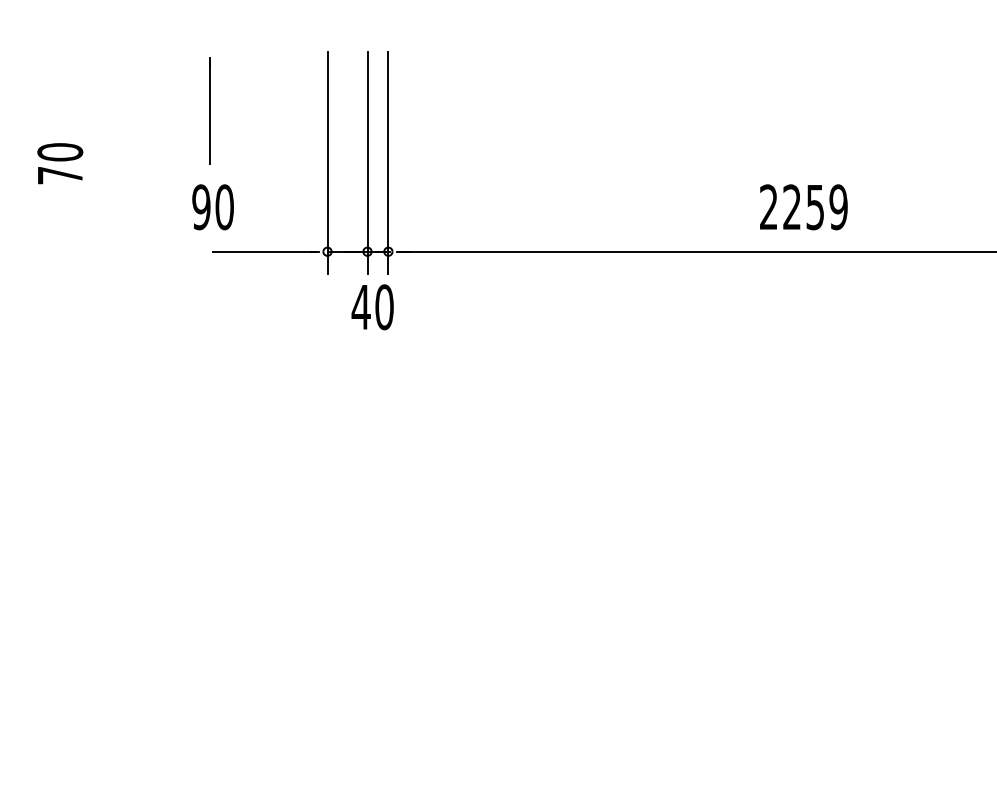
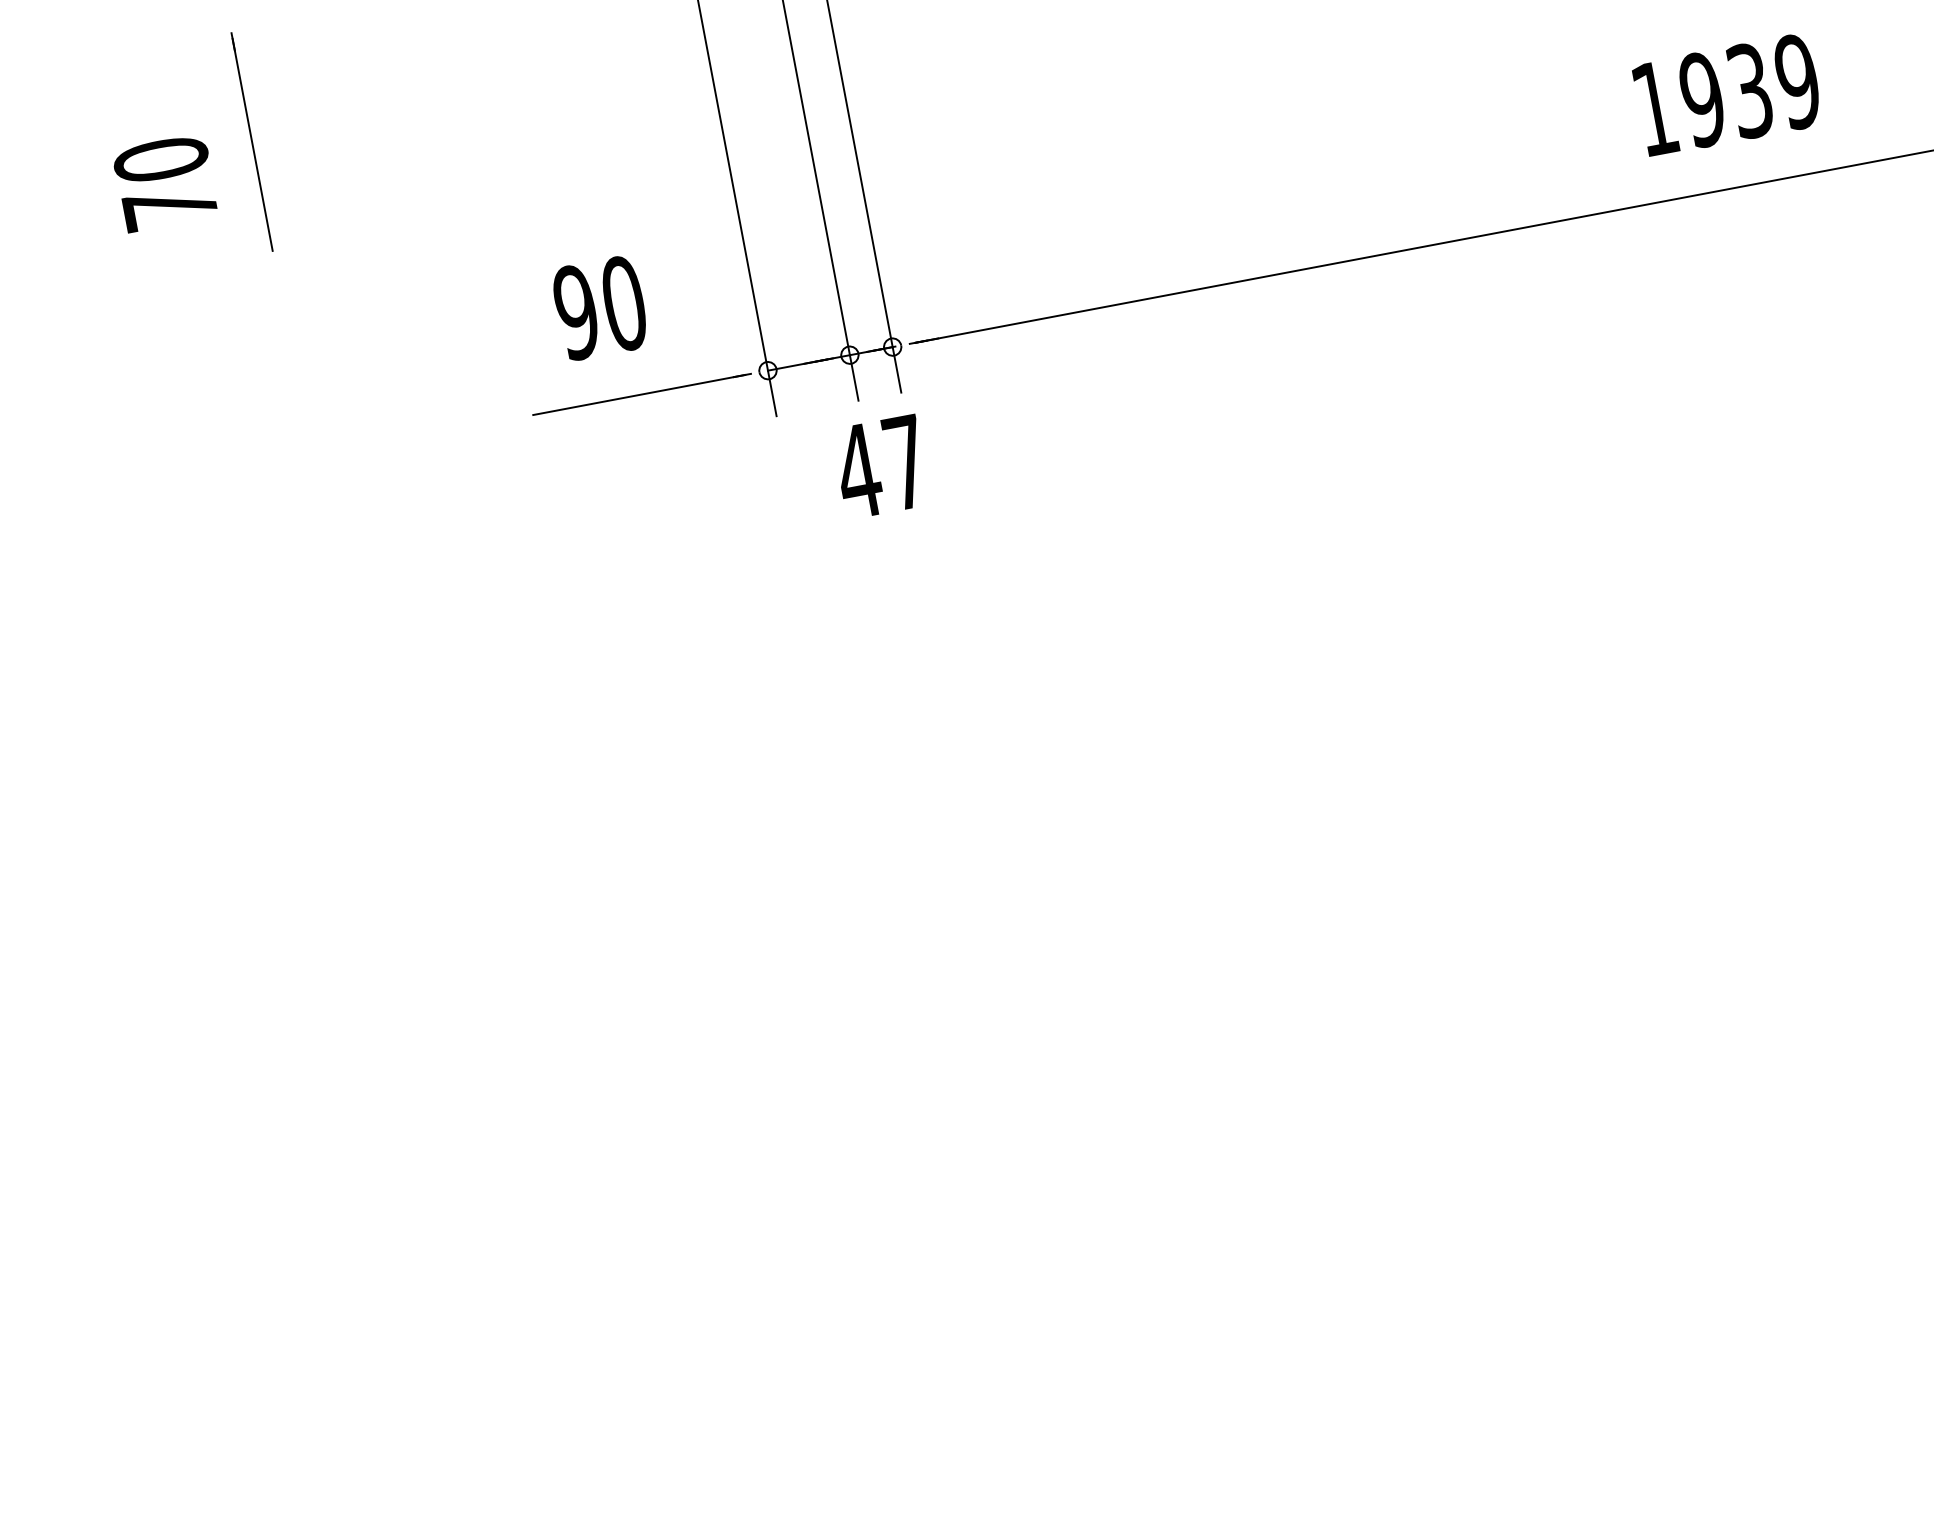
line: (209, 110) -> (251, 141), moved
text: (60, 163) -> (165, 182), moved
text: (212, 207) -> (599, 308), moved
text: (792, 207) -> (1703, 100), 2259 -> 1939
text: (384, 307) -> (906, 462), 40 -> 47

